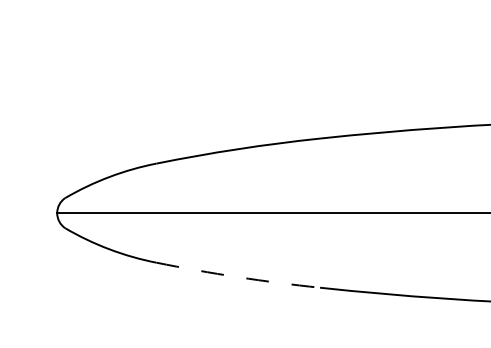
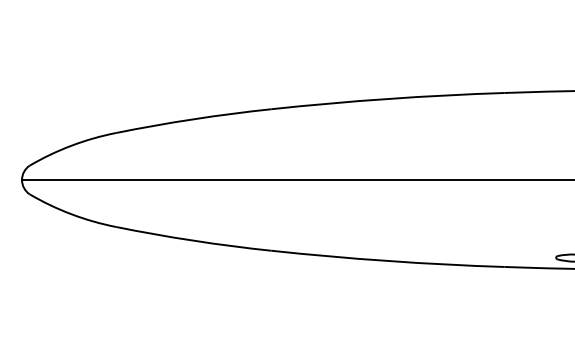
arc: (237, 276) -> (193, 240), dashed -> solid

